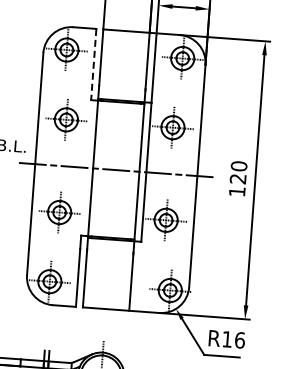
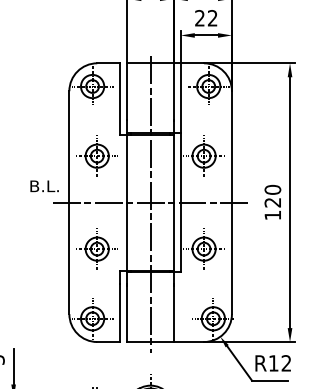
line: (93, 65) -> (120, 99), dashed -> solid
line: (115, 171) -> (150, 204), added
text: (239, 340) -> (286, 363), R16 -> R12

